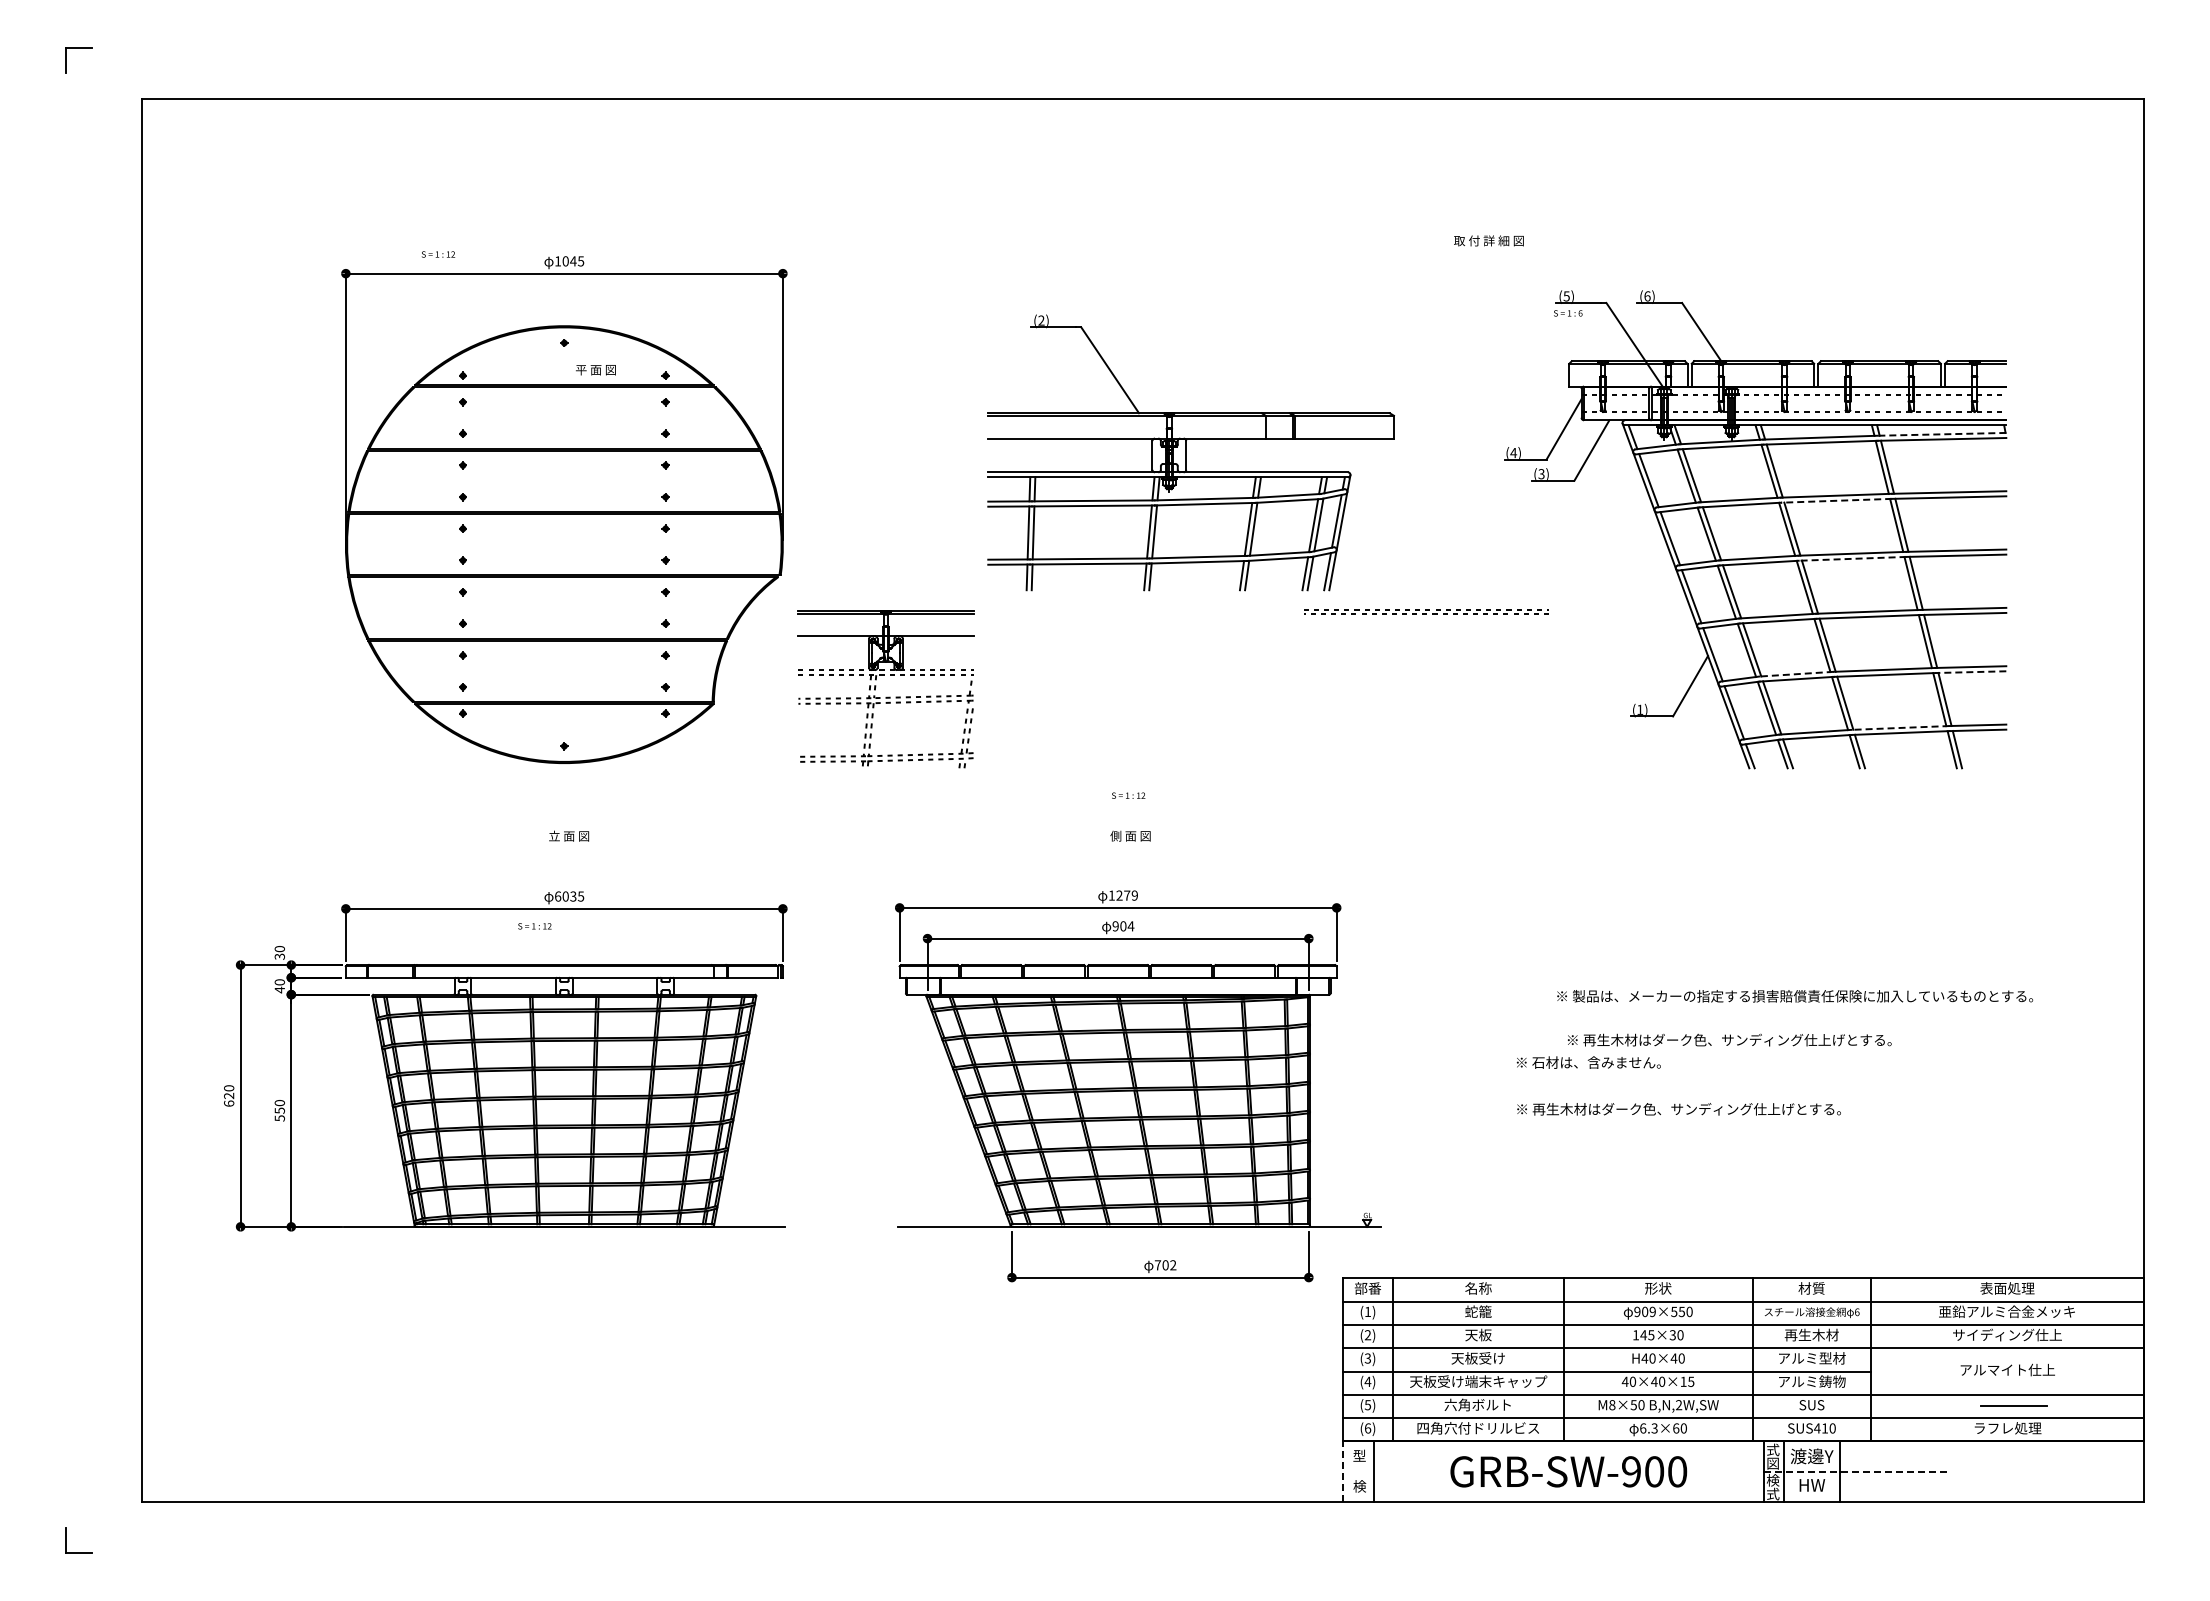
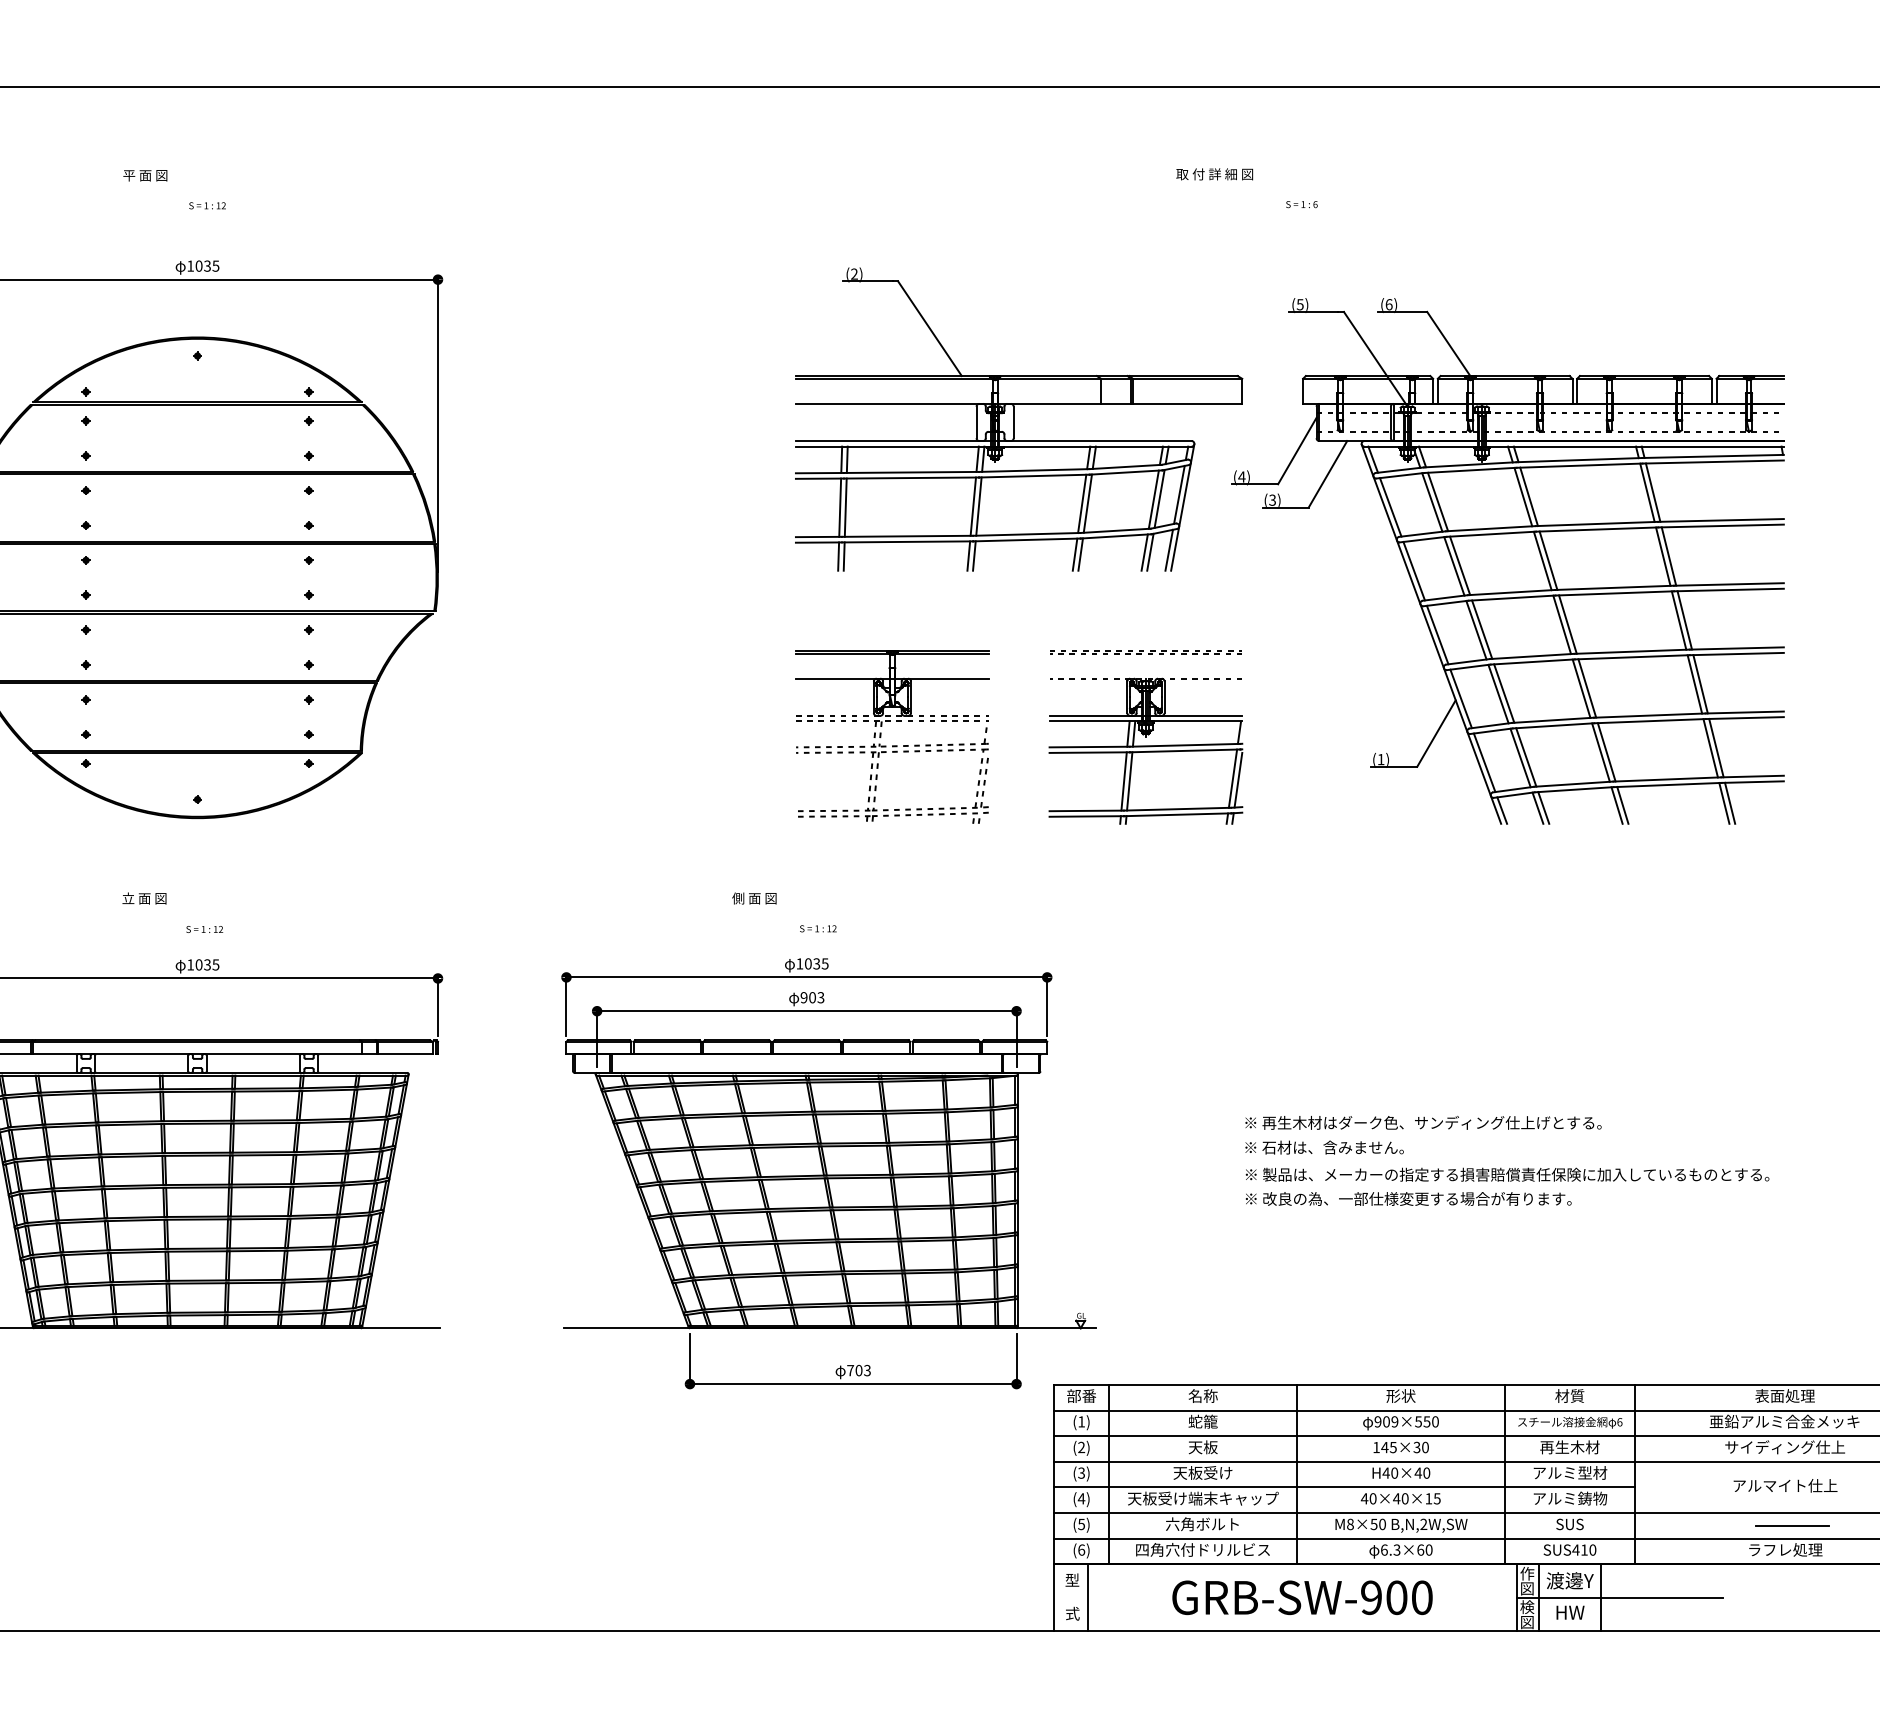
text: (1488, 240) -> (1214, 173), moved
text: (438, 254) -> (207, 205), moved
text: (573, 261) -> (207, 266), 1045 -> 1035
text: (1568, 313) -> (1302, 204), moved
text: (595, 370) -> (144, 176), moved
line: (1941, 434) -> (1712, 456), dashed -> solid
part: (1190, 452) -> (1018, 419), moved
line: (1836, 500) -> (1597, 529), dashed -> solid
line: (1852, 558) -> (1614, 593), dashed -> solid
part: (1426, 612) -> (1146, 652), size x0.71
line: (1970, 672) -> (1744, 718), dashed -> solid
line: (1796, 674) -> (1553, 720), dashed -> solid
part: (886, 696) -> (892, 744), moved
part: (1426, 702) -> (1146, 751), added
line: (1899, 727) -> (1666, 778), dashed -> solid
text: (1128, 795) -> (818, 928), moved
text: (569, 835) -> (144, 897), moved
text: (1130, 835) -> (754, 897), moved
text: (1126, 895) -> (815, 963), 1279 -> 1035
text: (558, 896) -> (191, 964), 6035 -> 1035
text: (534, 926) -> (204, 929), moved
text: (1130, 926) -> (820, 997), 904 -> 903
text: (1795, 996) -> (1507, 1174), moved
text: (1729, 1039) -> (1423, 1122), moved
text: (1686, 1109) -> (1432, 1199), ※ 再生木材はダーク色、サンディング仕上げとする。 -> ※ 改良の為、一部仕様変更する場合が有ります。
text: (1173, 1265) -> (867, 1370), 702 -> 703
text: (1773, 1449) -> (1527, 1573), 式 -> 作
line: (1343, 1471) -> (1054, 1597), dashed -> solid
line: (1857, 1471) -> (1620, 1597), dashed -> solid
text: (1359, 1486) -> (1072, 1613), 検 -> 式
text: (1773, 1493) -> (1527, 1621), 式 -> 図

